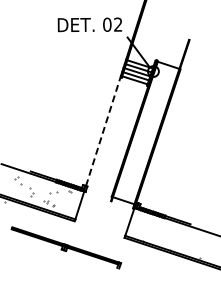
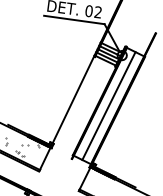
line: (91, 37) -> (74, 19), added
line: (103, 130) -> (73, 99), dashed -> solid
line: (145, 132) -> (108, 105), added

